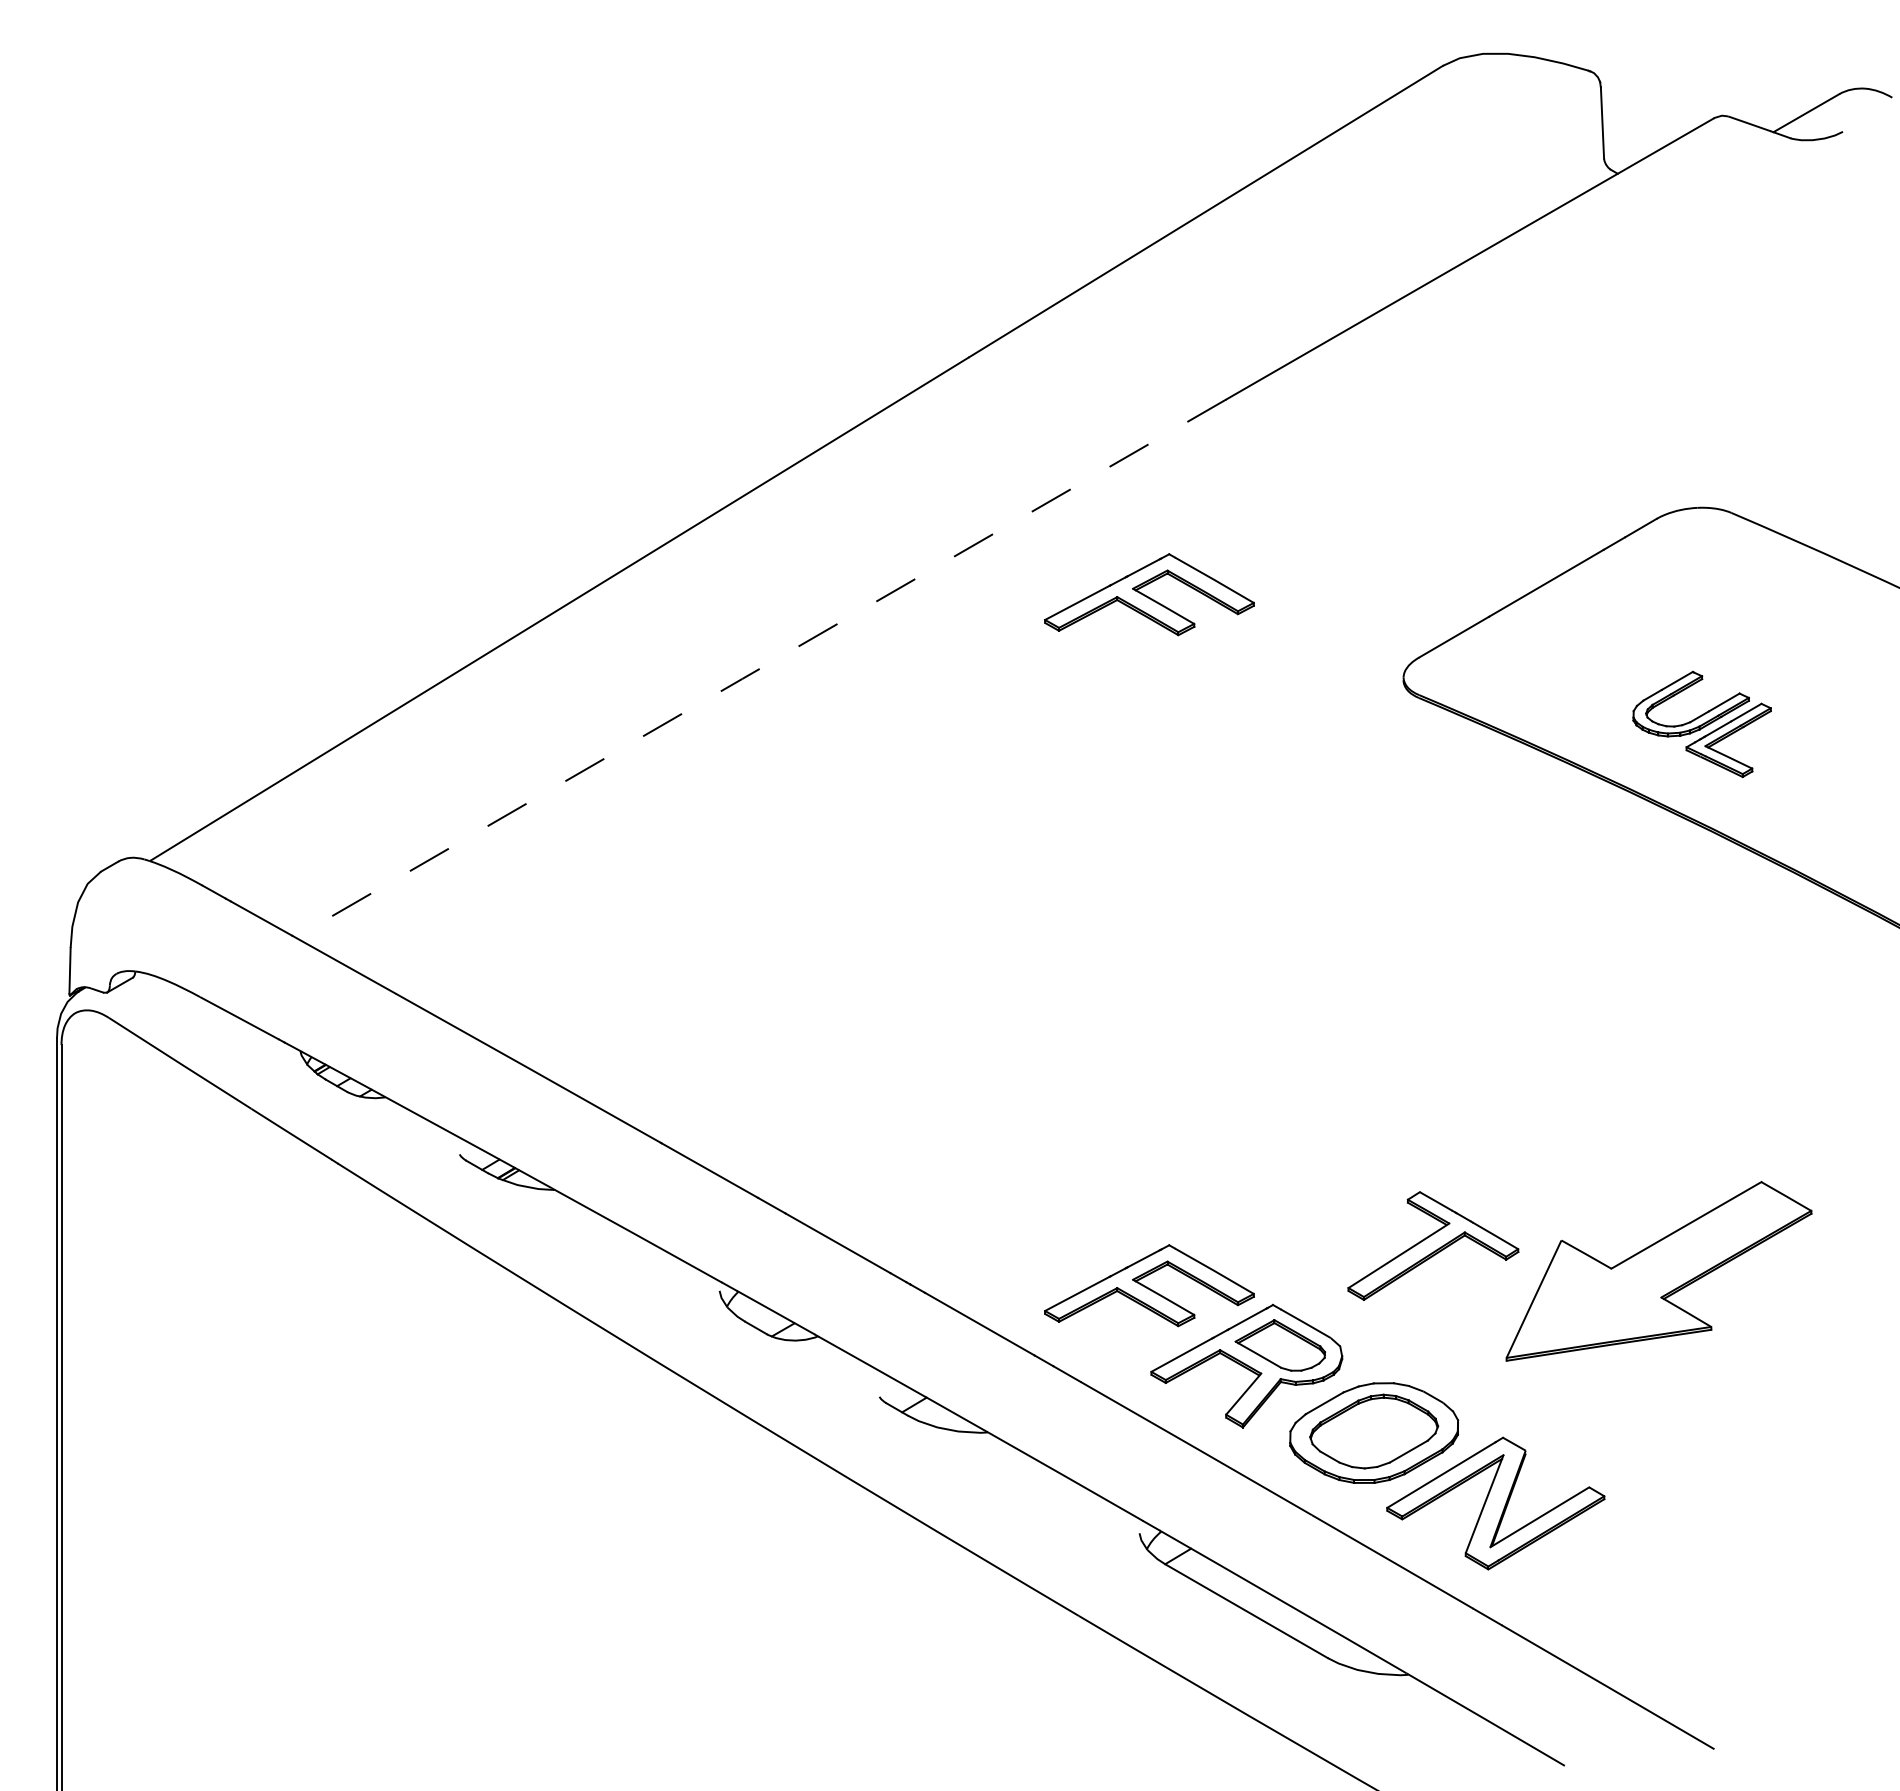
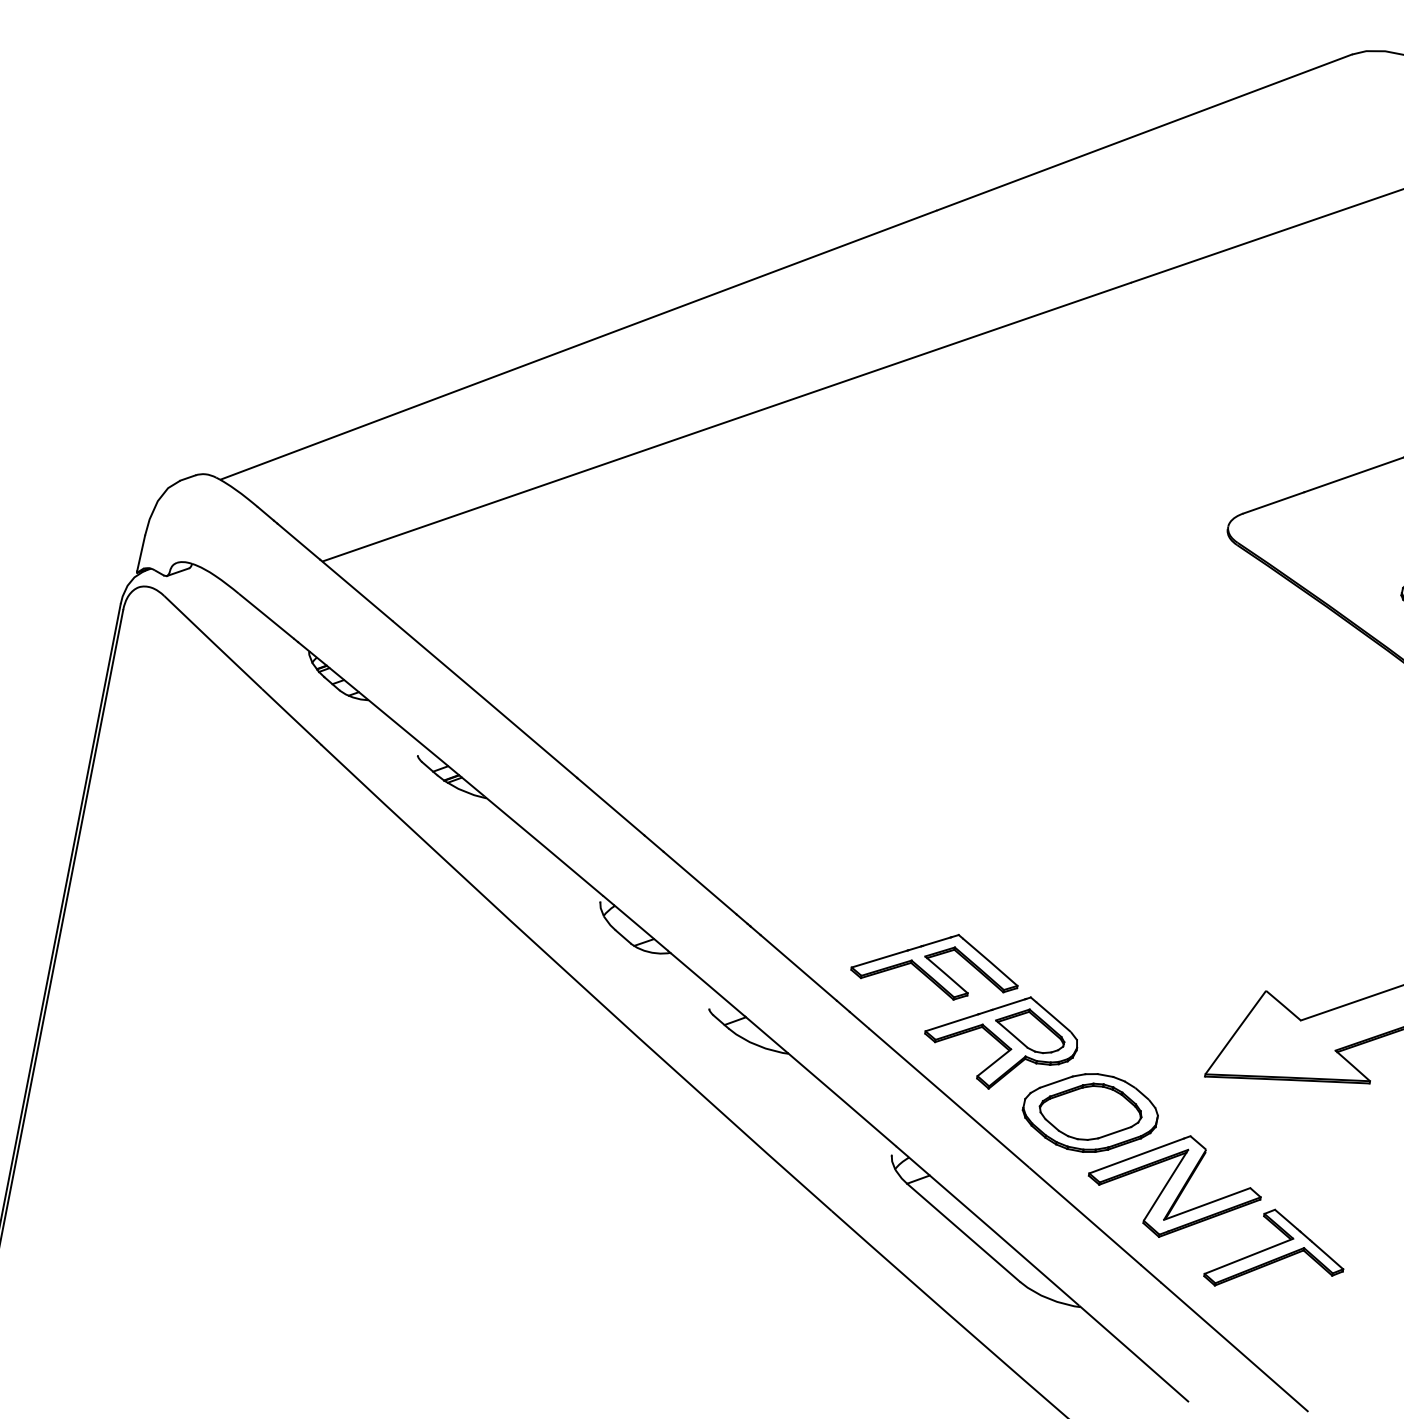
part: (1149, 594) -> (1042, 423), removed
line: (759, 668) -> (726, 421), dashed -> solid
part: (1433, 1245) -> (1277, 1253), moved

